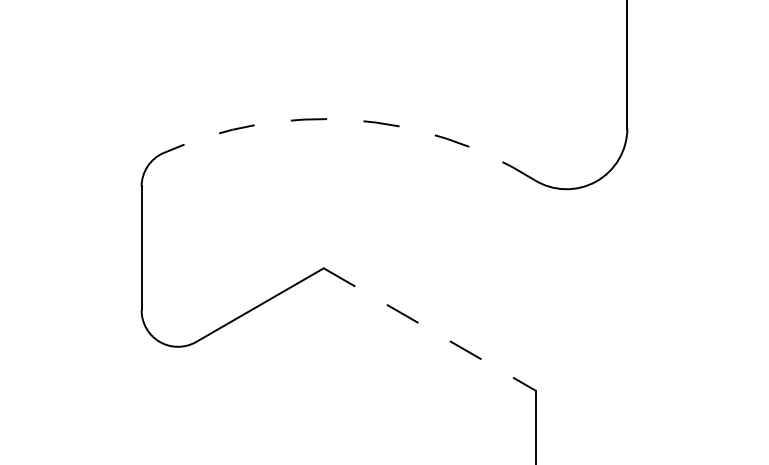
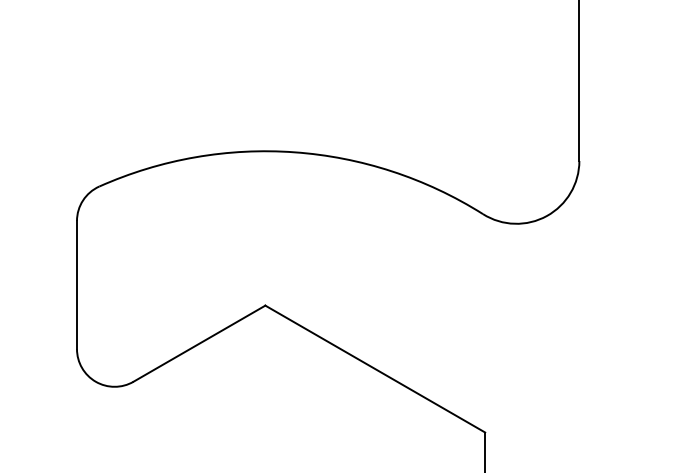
arc: (352, 120) -> (295, 152), dashed -> solid
line: (430, 329) -> (375, 368), dashed -> solid

